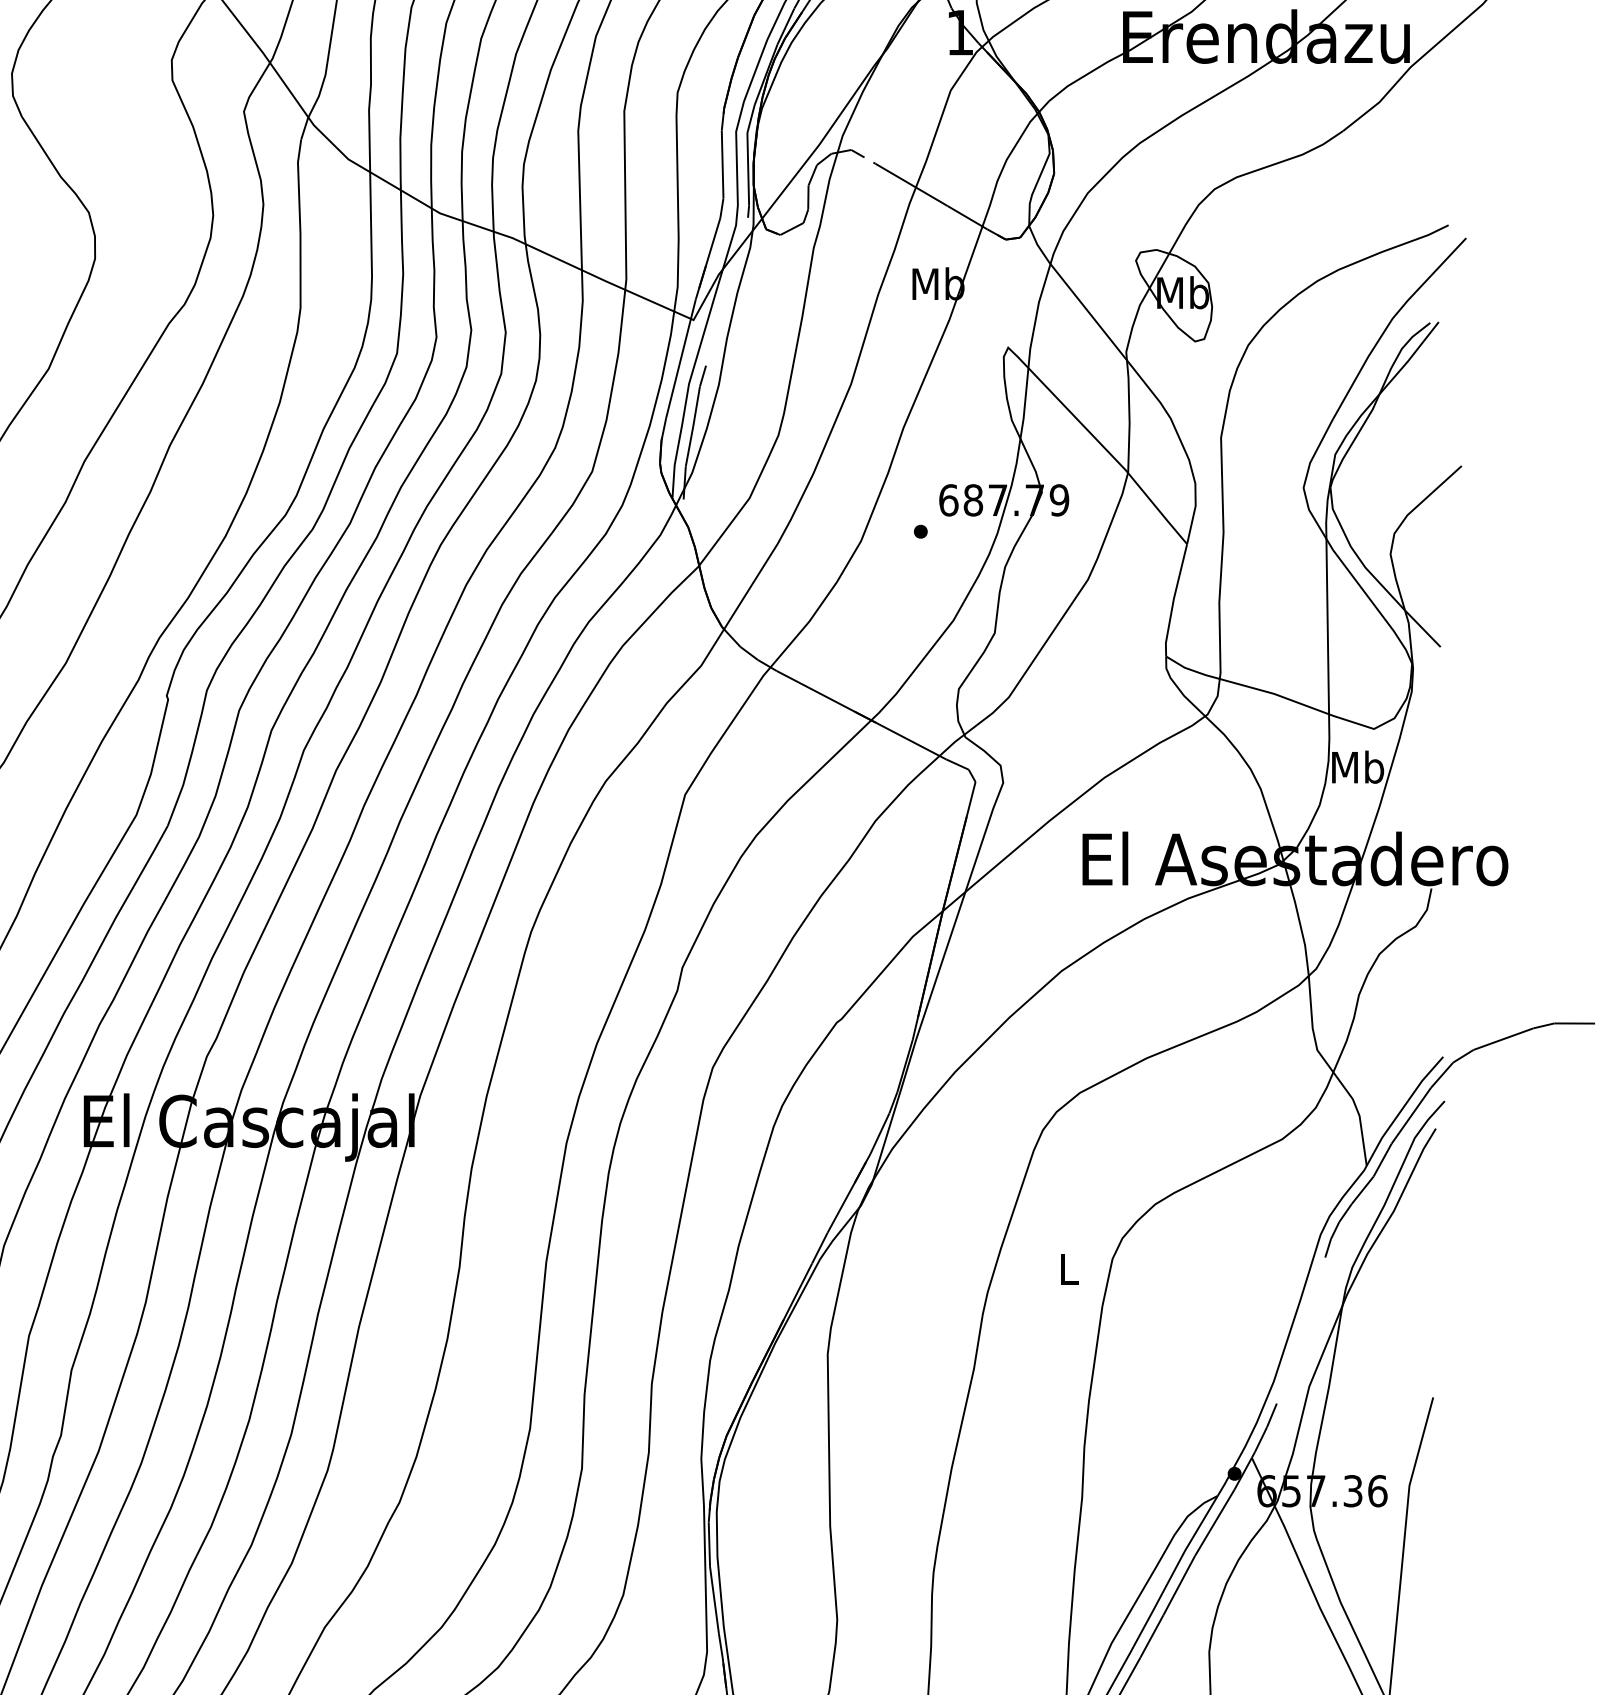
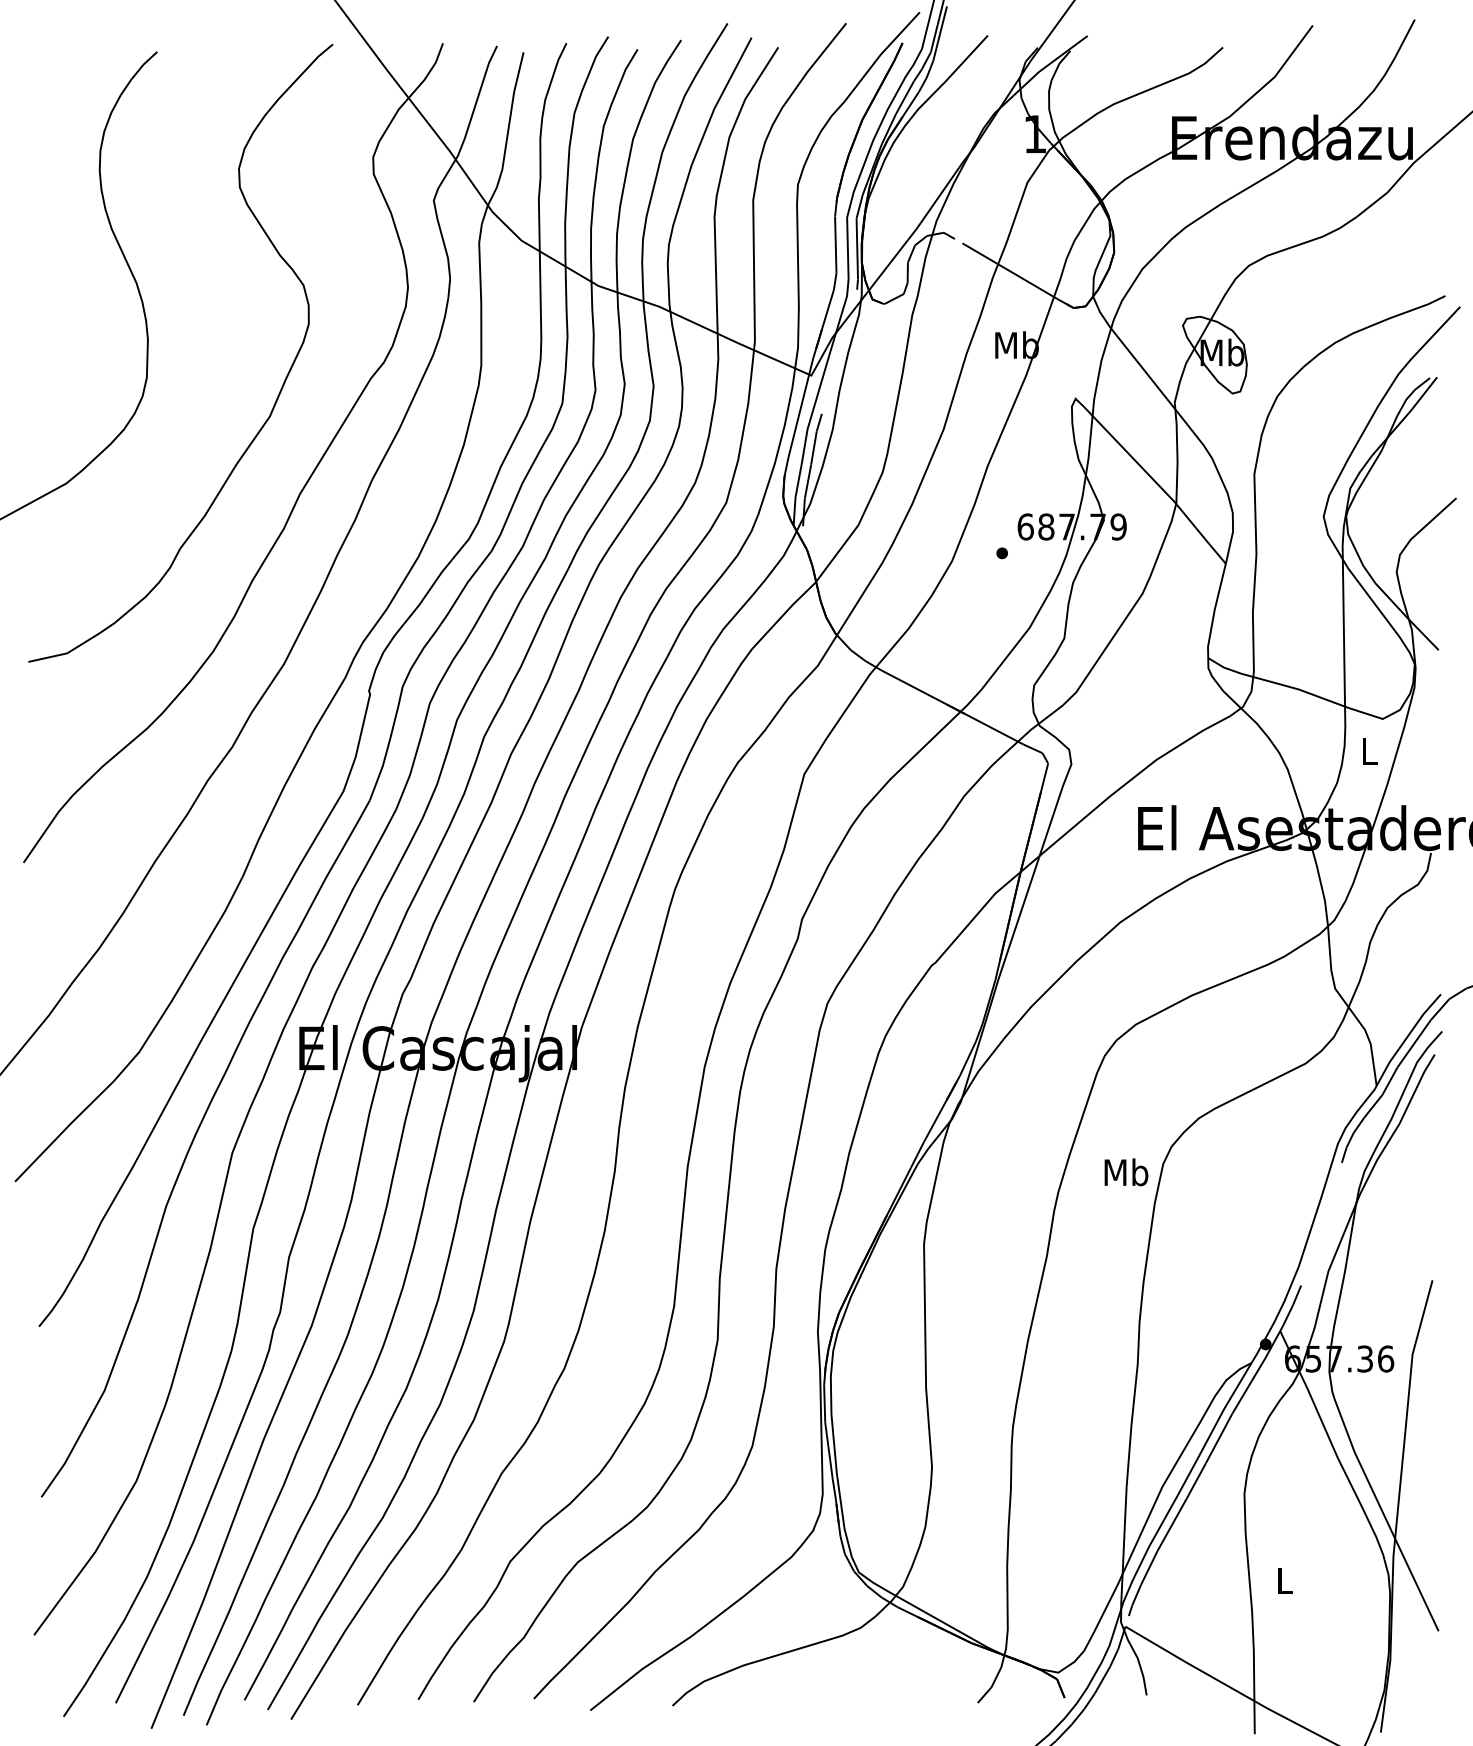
text: (1358, 766) -> (1369, 750), Mb -> L
text: (1068, 1269) -> (1126, 1172), L -> Mb

